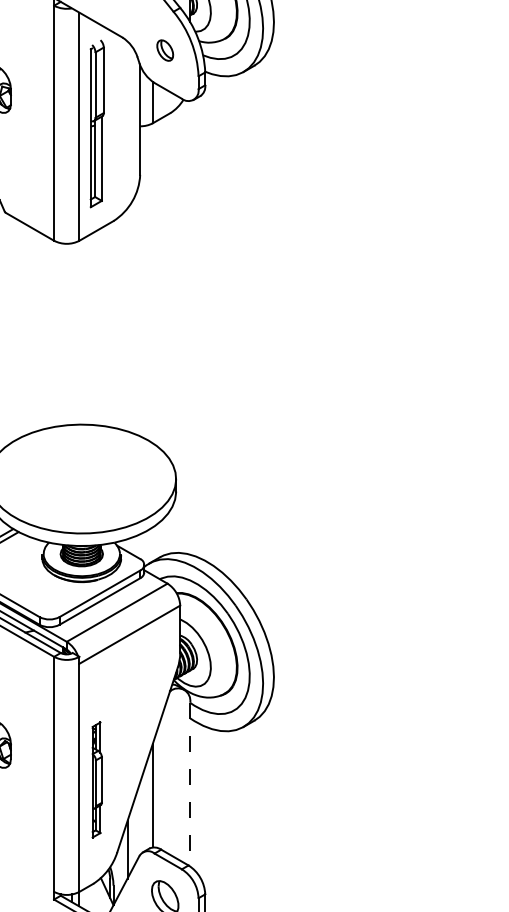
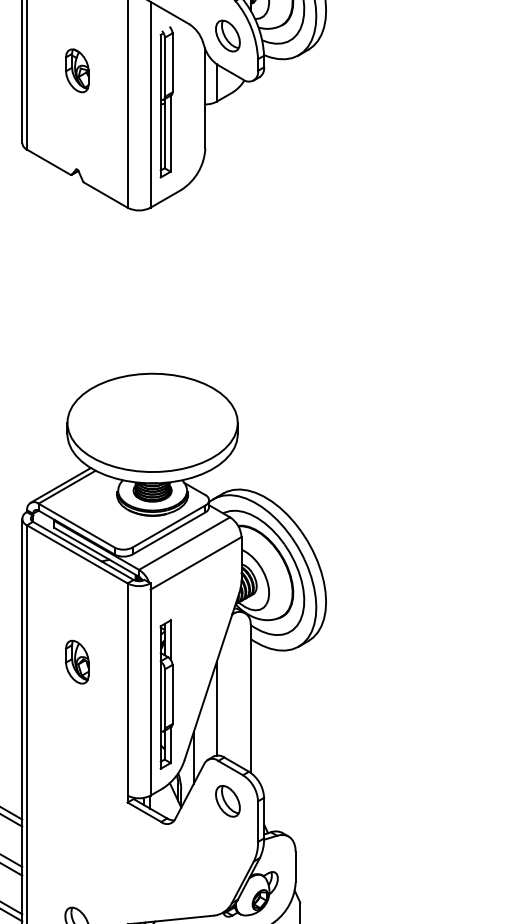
part: (164, 49) -> (227, 35), size x1.67
part: (97, 779) -> (166, 694), size x1.43
line: (190, 784) -> (250, 698), dashed -> solid

